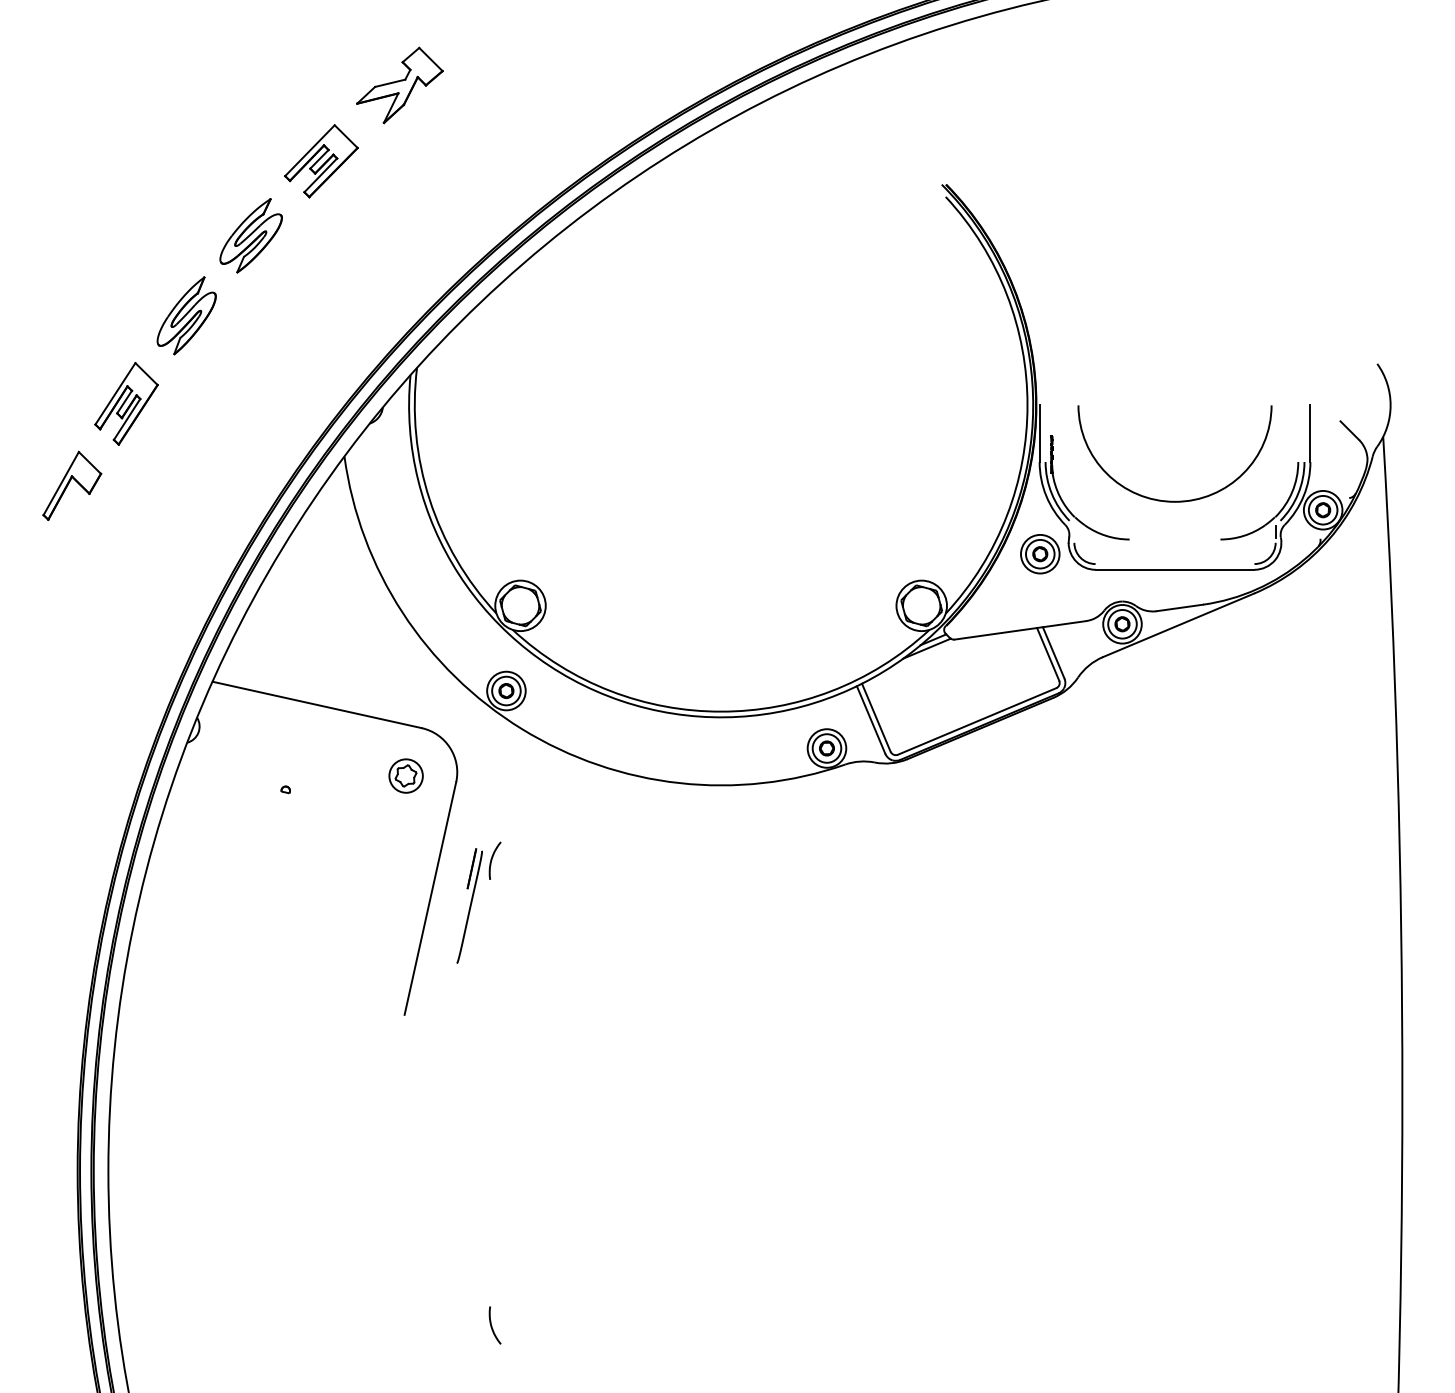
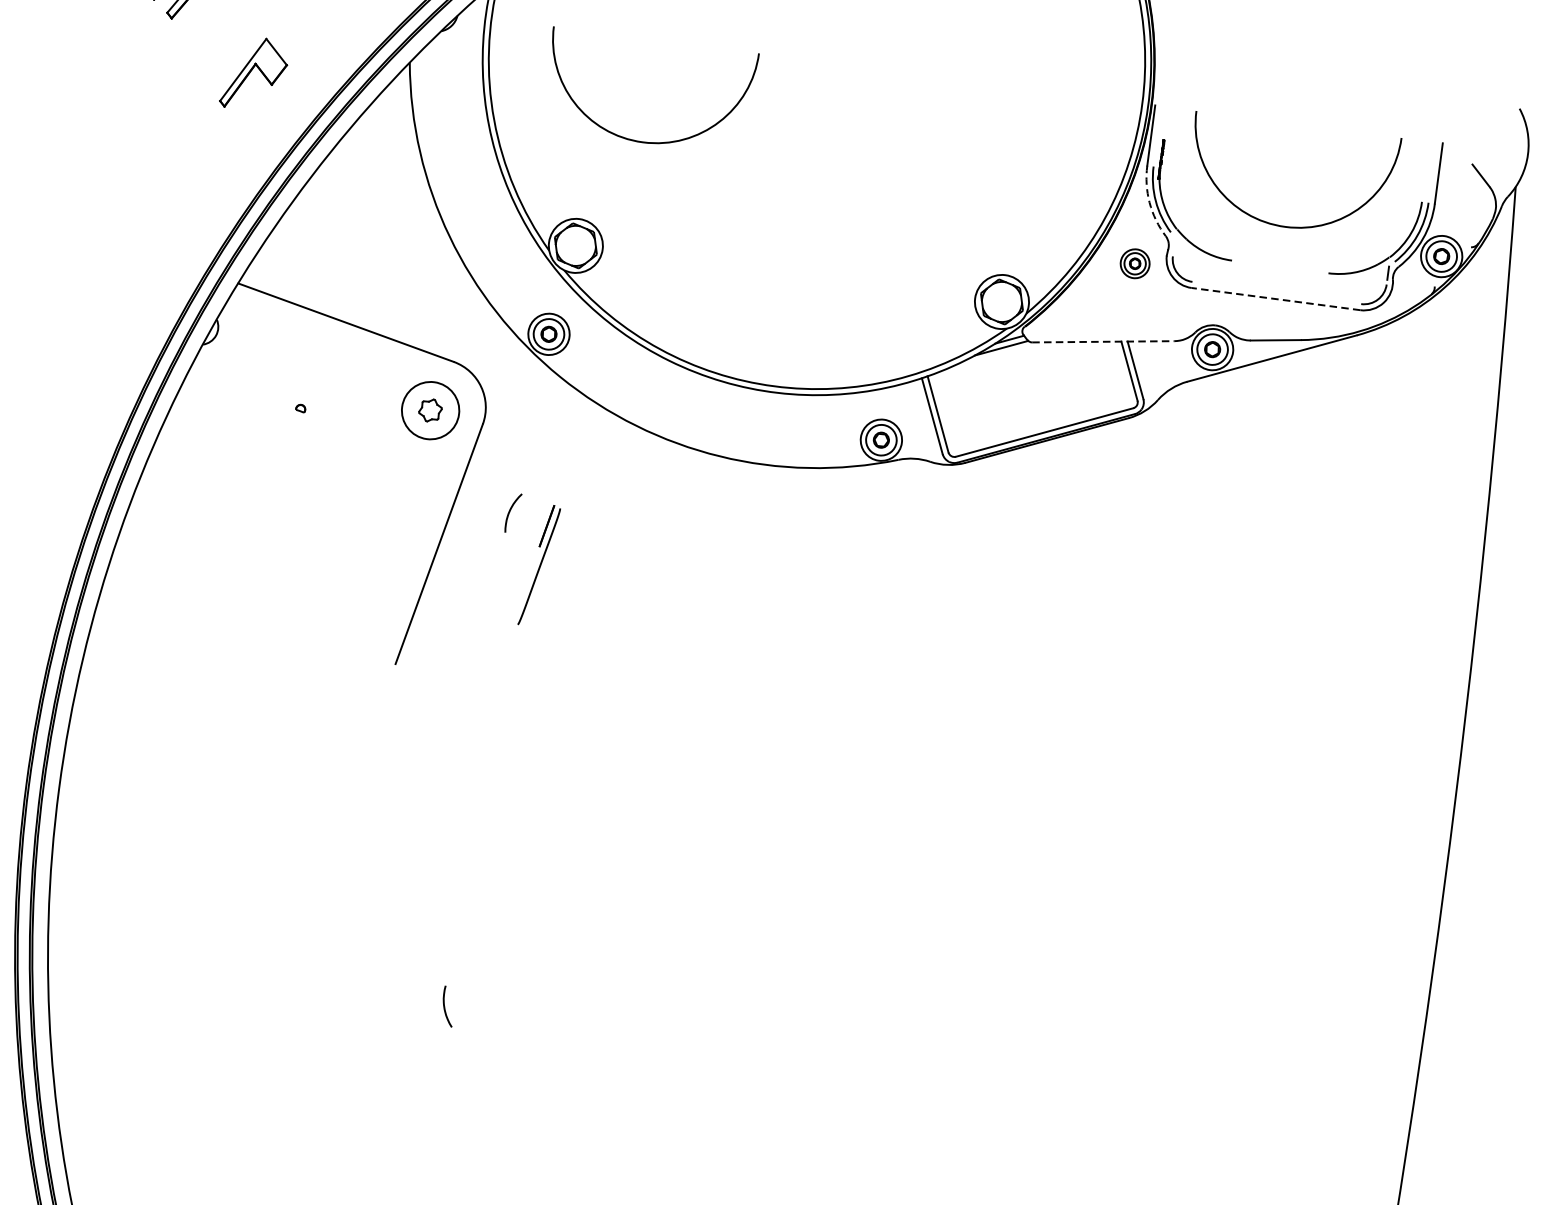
part: (72, 485) -> (254, 73), moved
arc: (1046, 496) -> (1149, 203), solid -> dashed
arc: (569, 500) -> (642, 140), added
part: (1040, 554) -> (1135, 264), size x0.7
line: (1174, 569) -> (1275, 298), solid -> dashed
line: (1020, 630) -> (1103, 341), solid -> dashed
circle: (405, 775) -> (430, 409), size x1.6
part: (469, 905) -> (539, 564), moved

